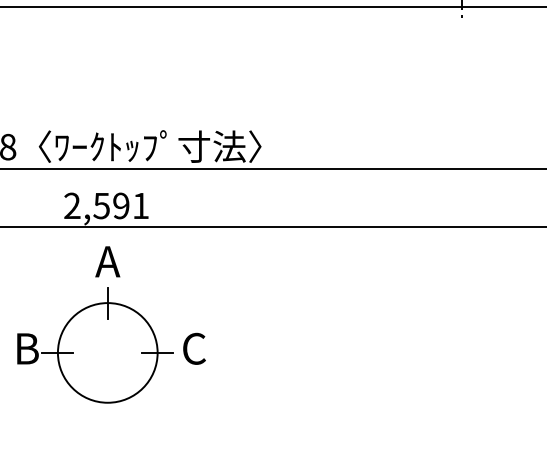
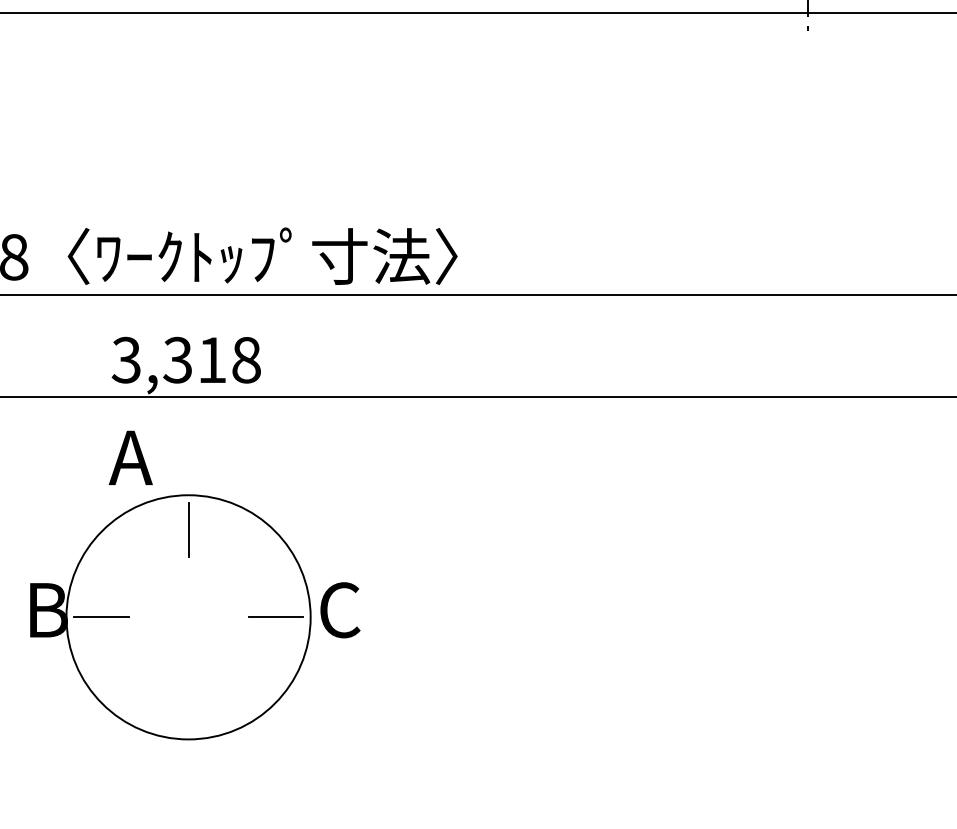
text: (106, 205) -> (186, 359), 2,591 -> 3,318
text: (107, 261) -> (130, 457), moved
circle: (107, 352) -> (188, 616), size x1.4

